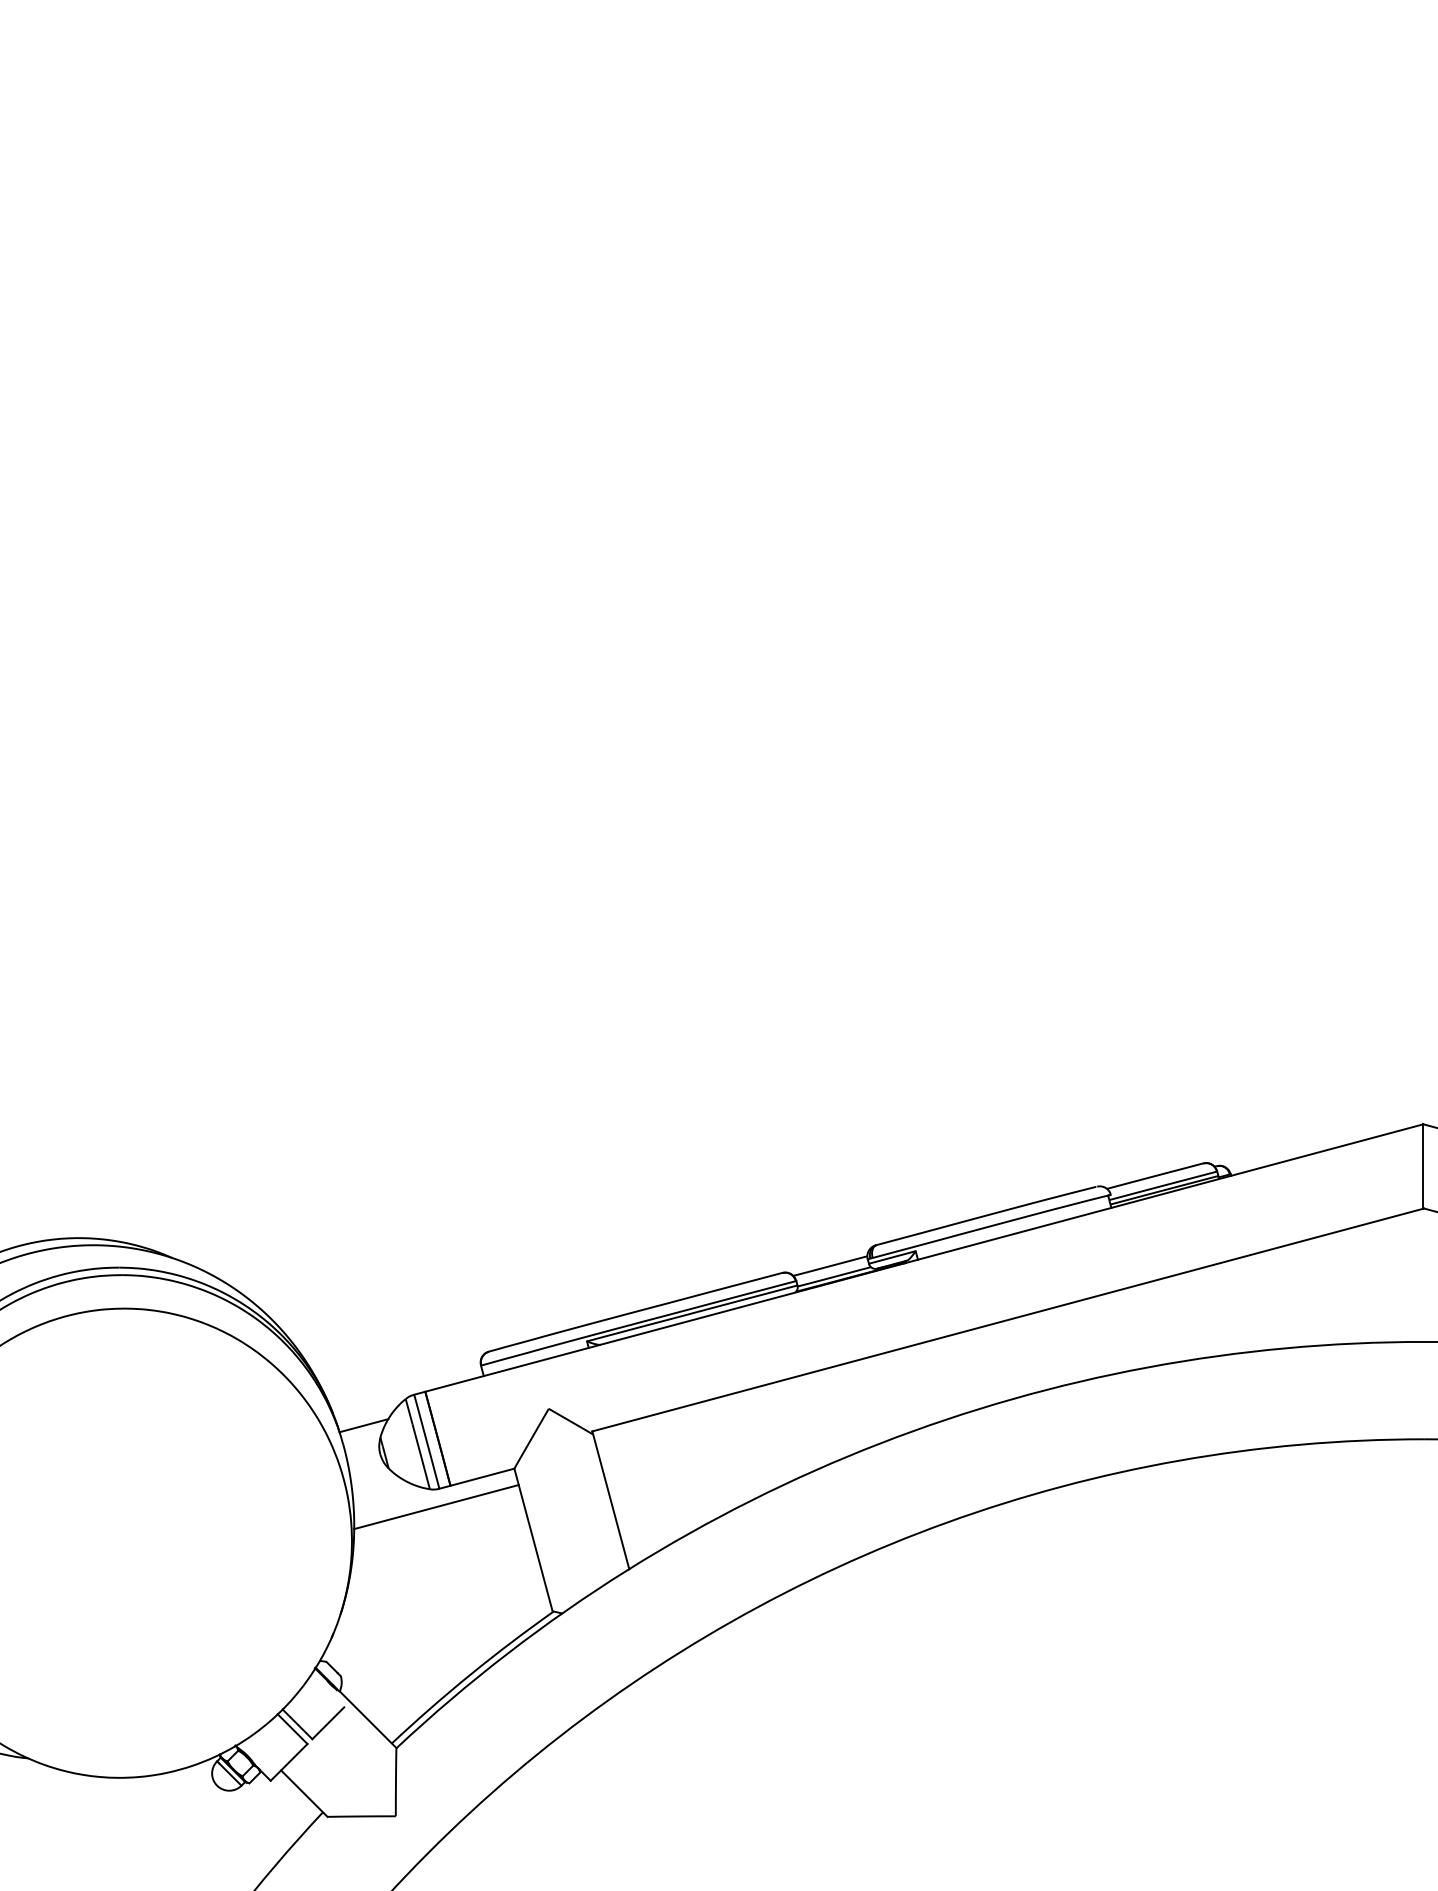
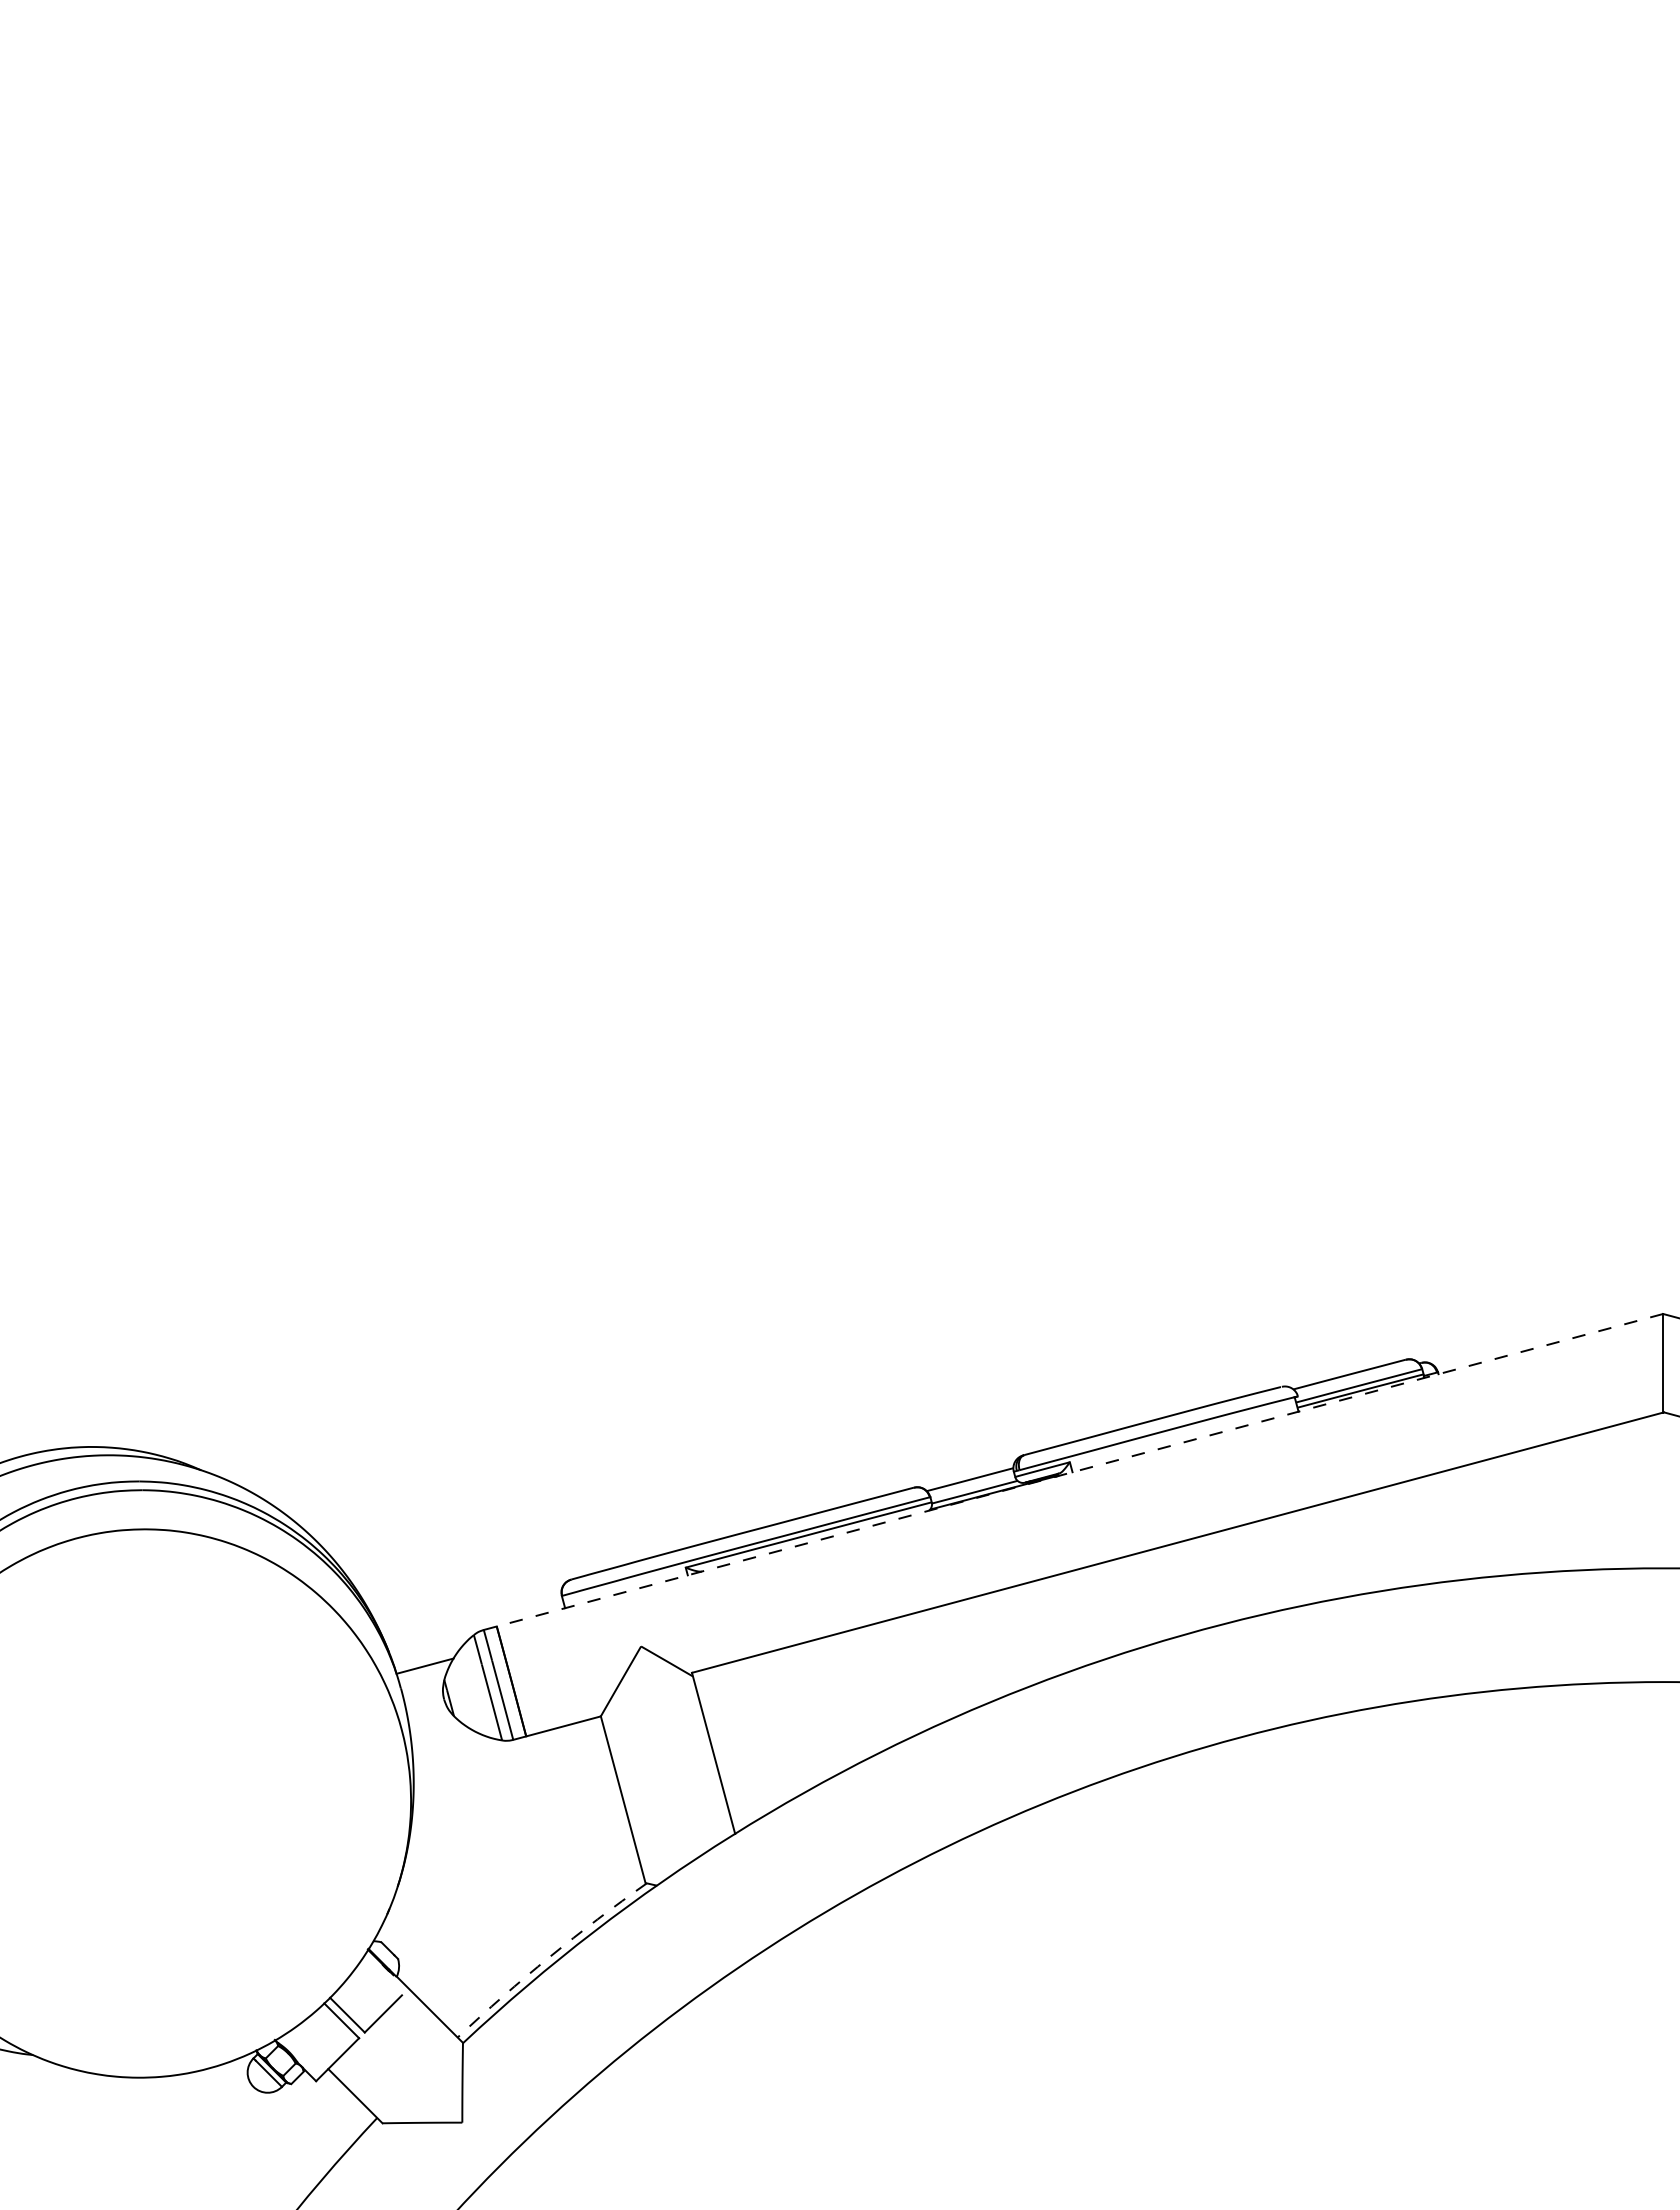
line: (923, 1258) -> (1079, 1470), solid -> dashed
line: (436, 1507) -> (509, 1761), removed
arc: (470, 1674) -> (549, 1957), solid -> dashed

